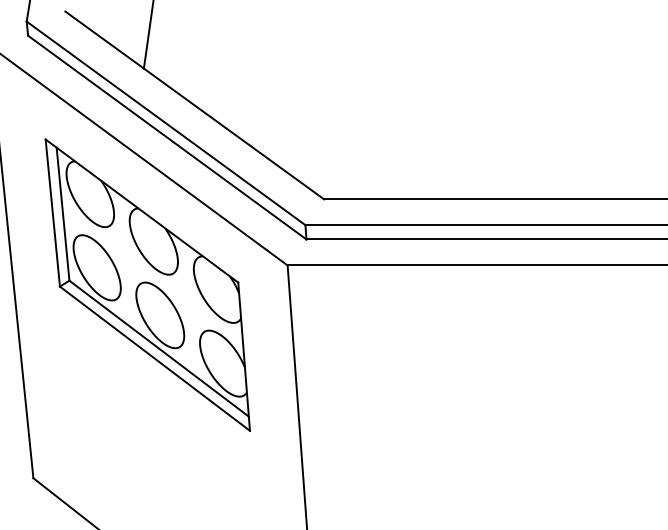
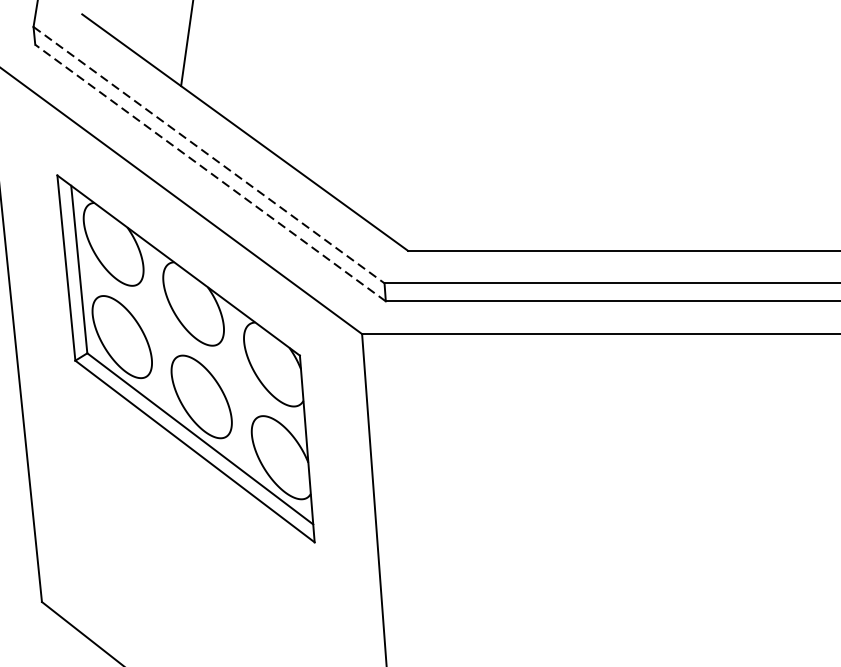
line: (166, 123) -> (209, 155), solid -> dashed
line: (166, 137) -> (209, 172), solid -> dashed

